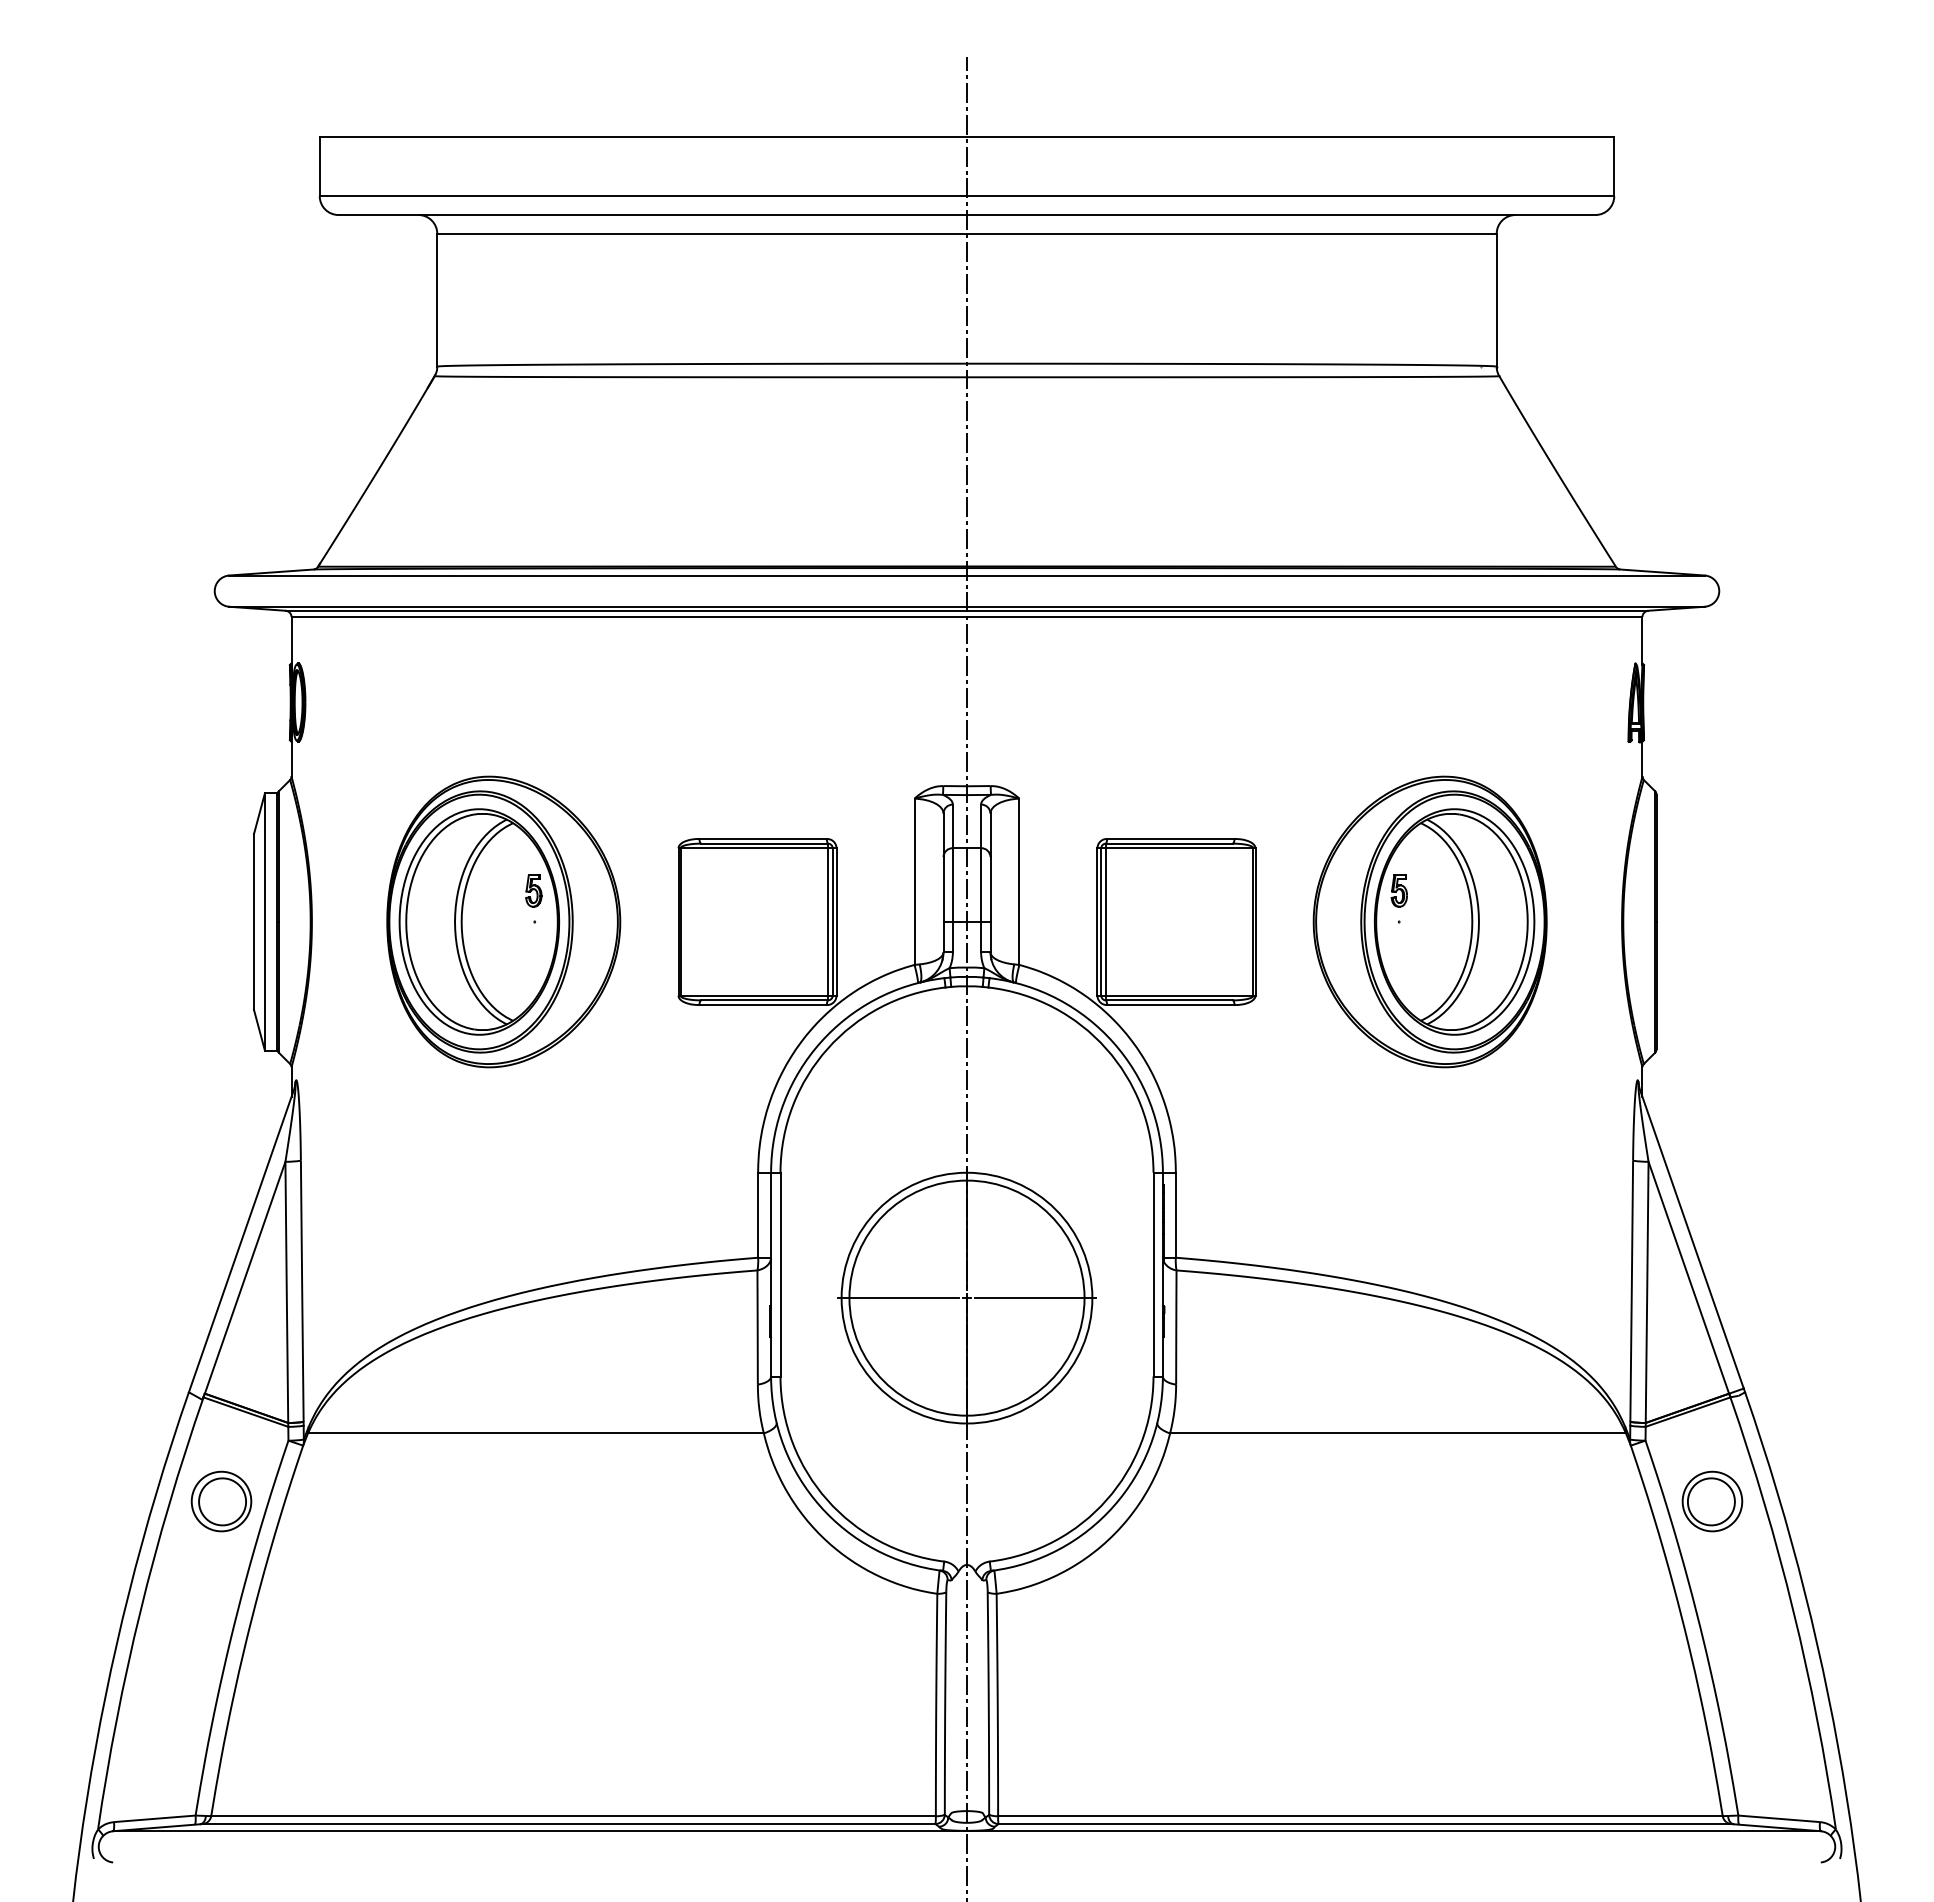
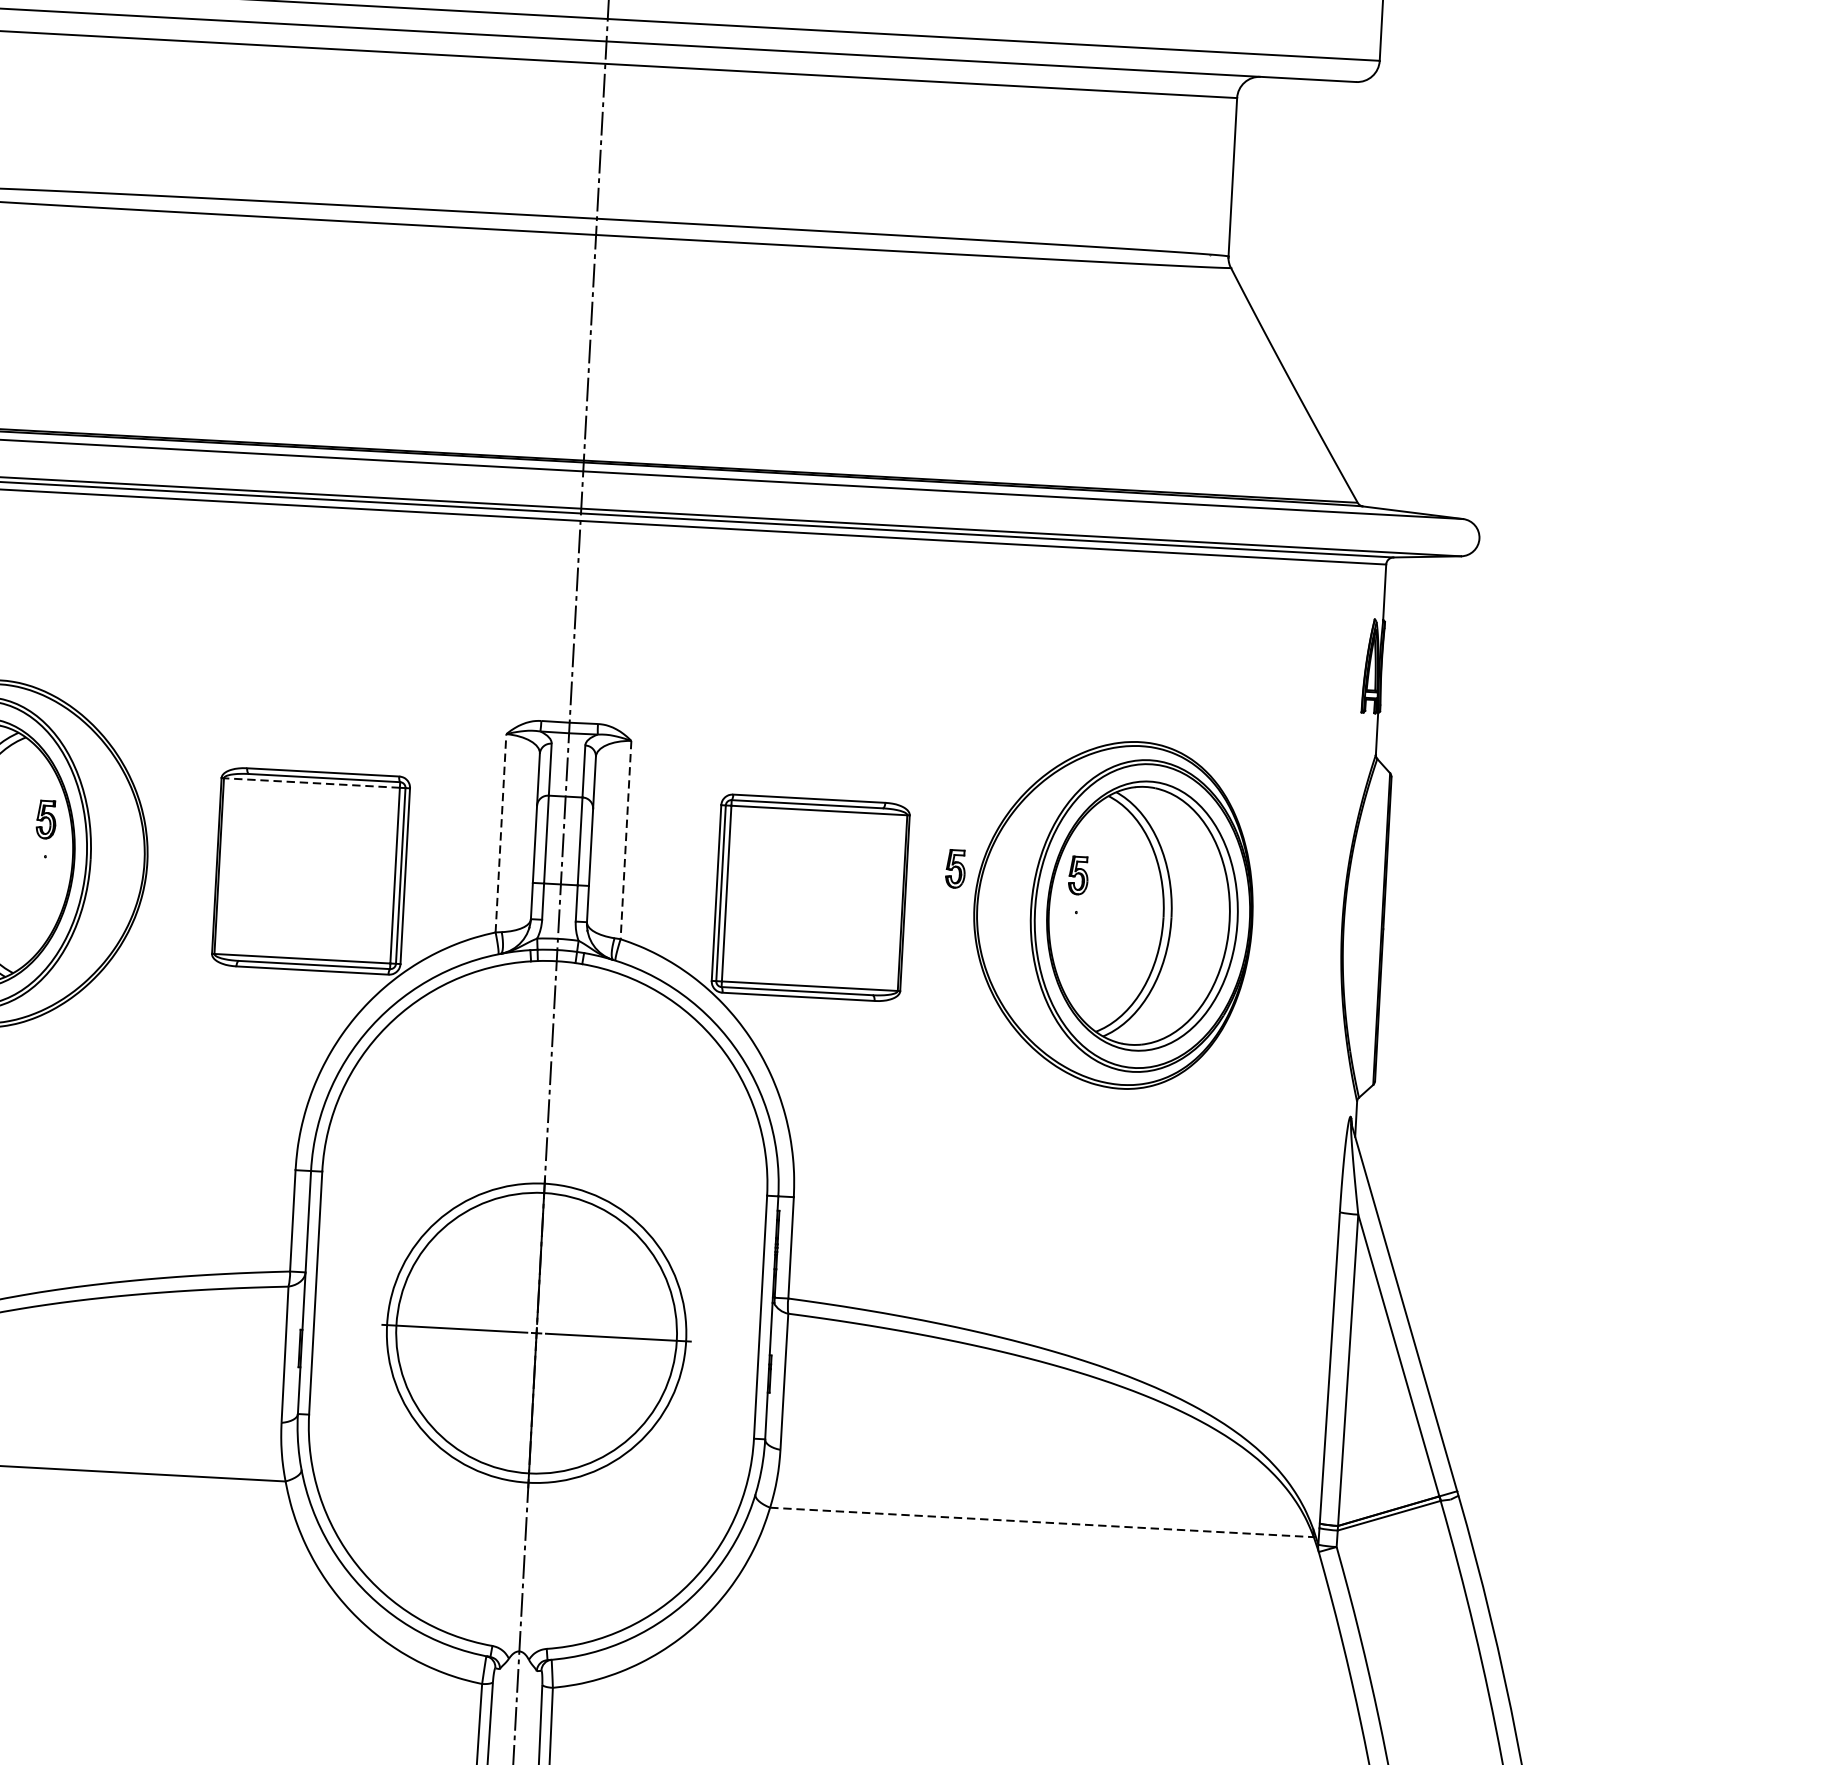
line: (754, 848) -> (312, 783), solid -> dashed
line: (914, 881) -> (500, 832), solid -> dashed
line: (1019, 882) -> (626, 840), solid -> dashed
part: (1295, 890) -> (954, 868), added
line: (1398, 1433) -> (1042, 1522), solid -> dashed
part: (1712, 1501) -> (1412, 1623), removed

